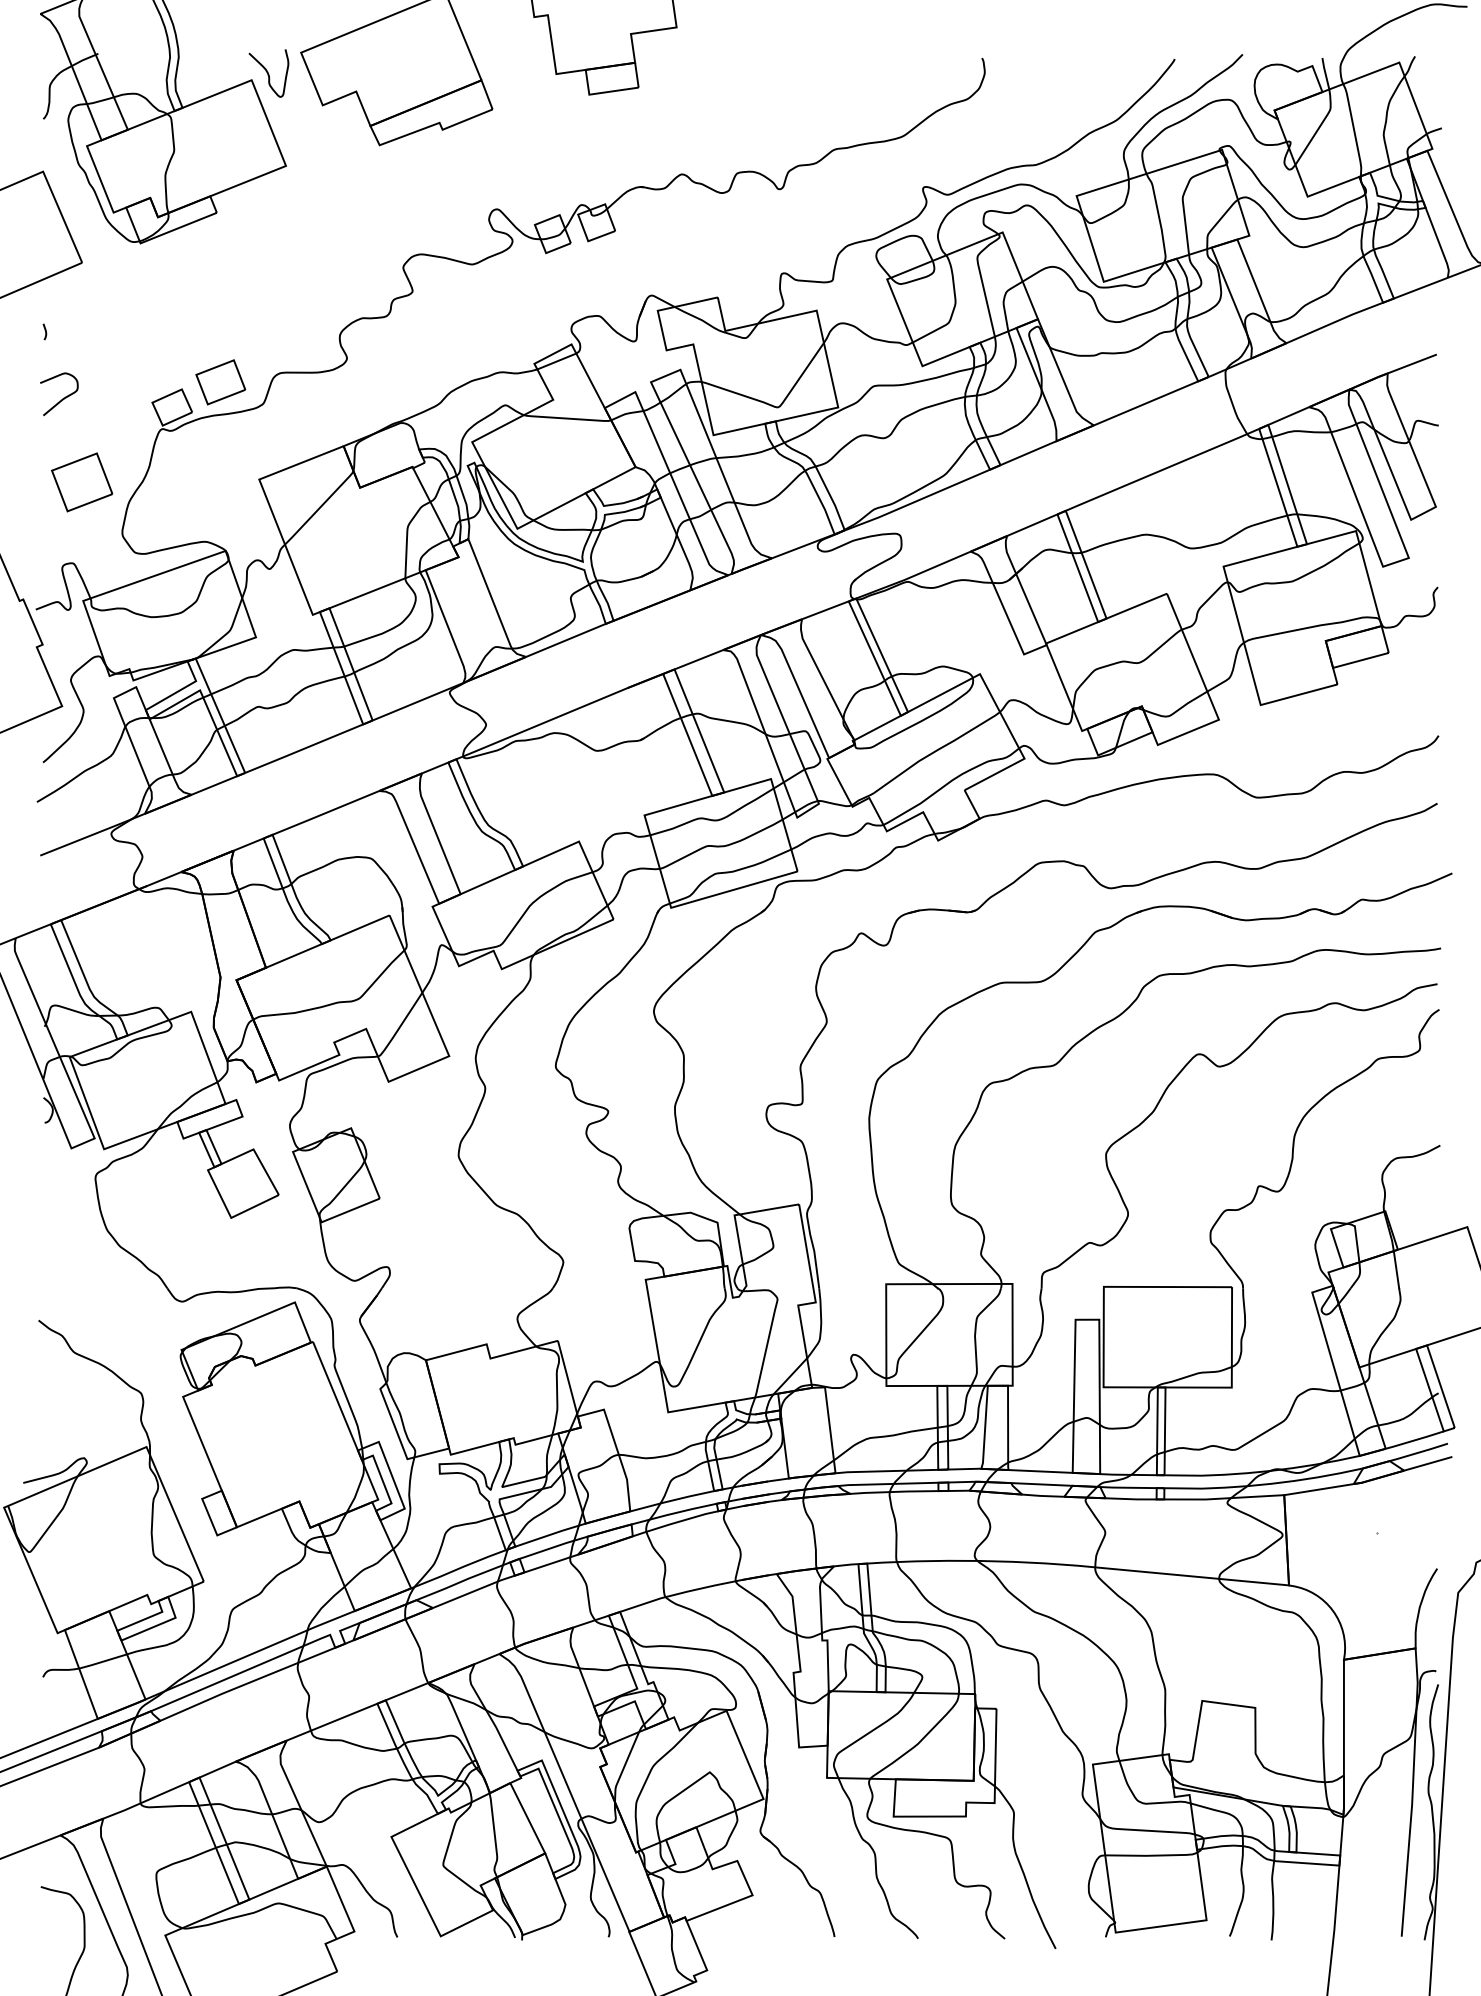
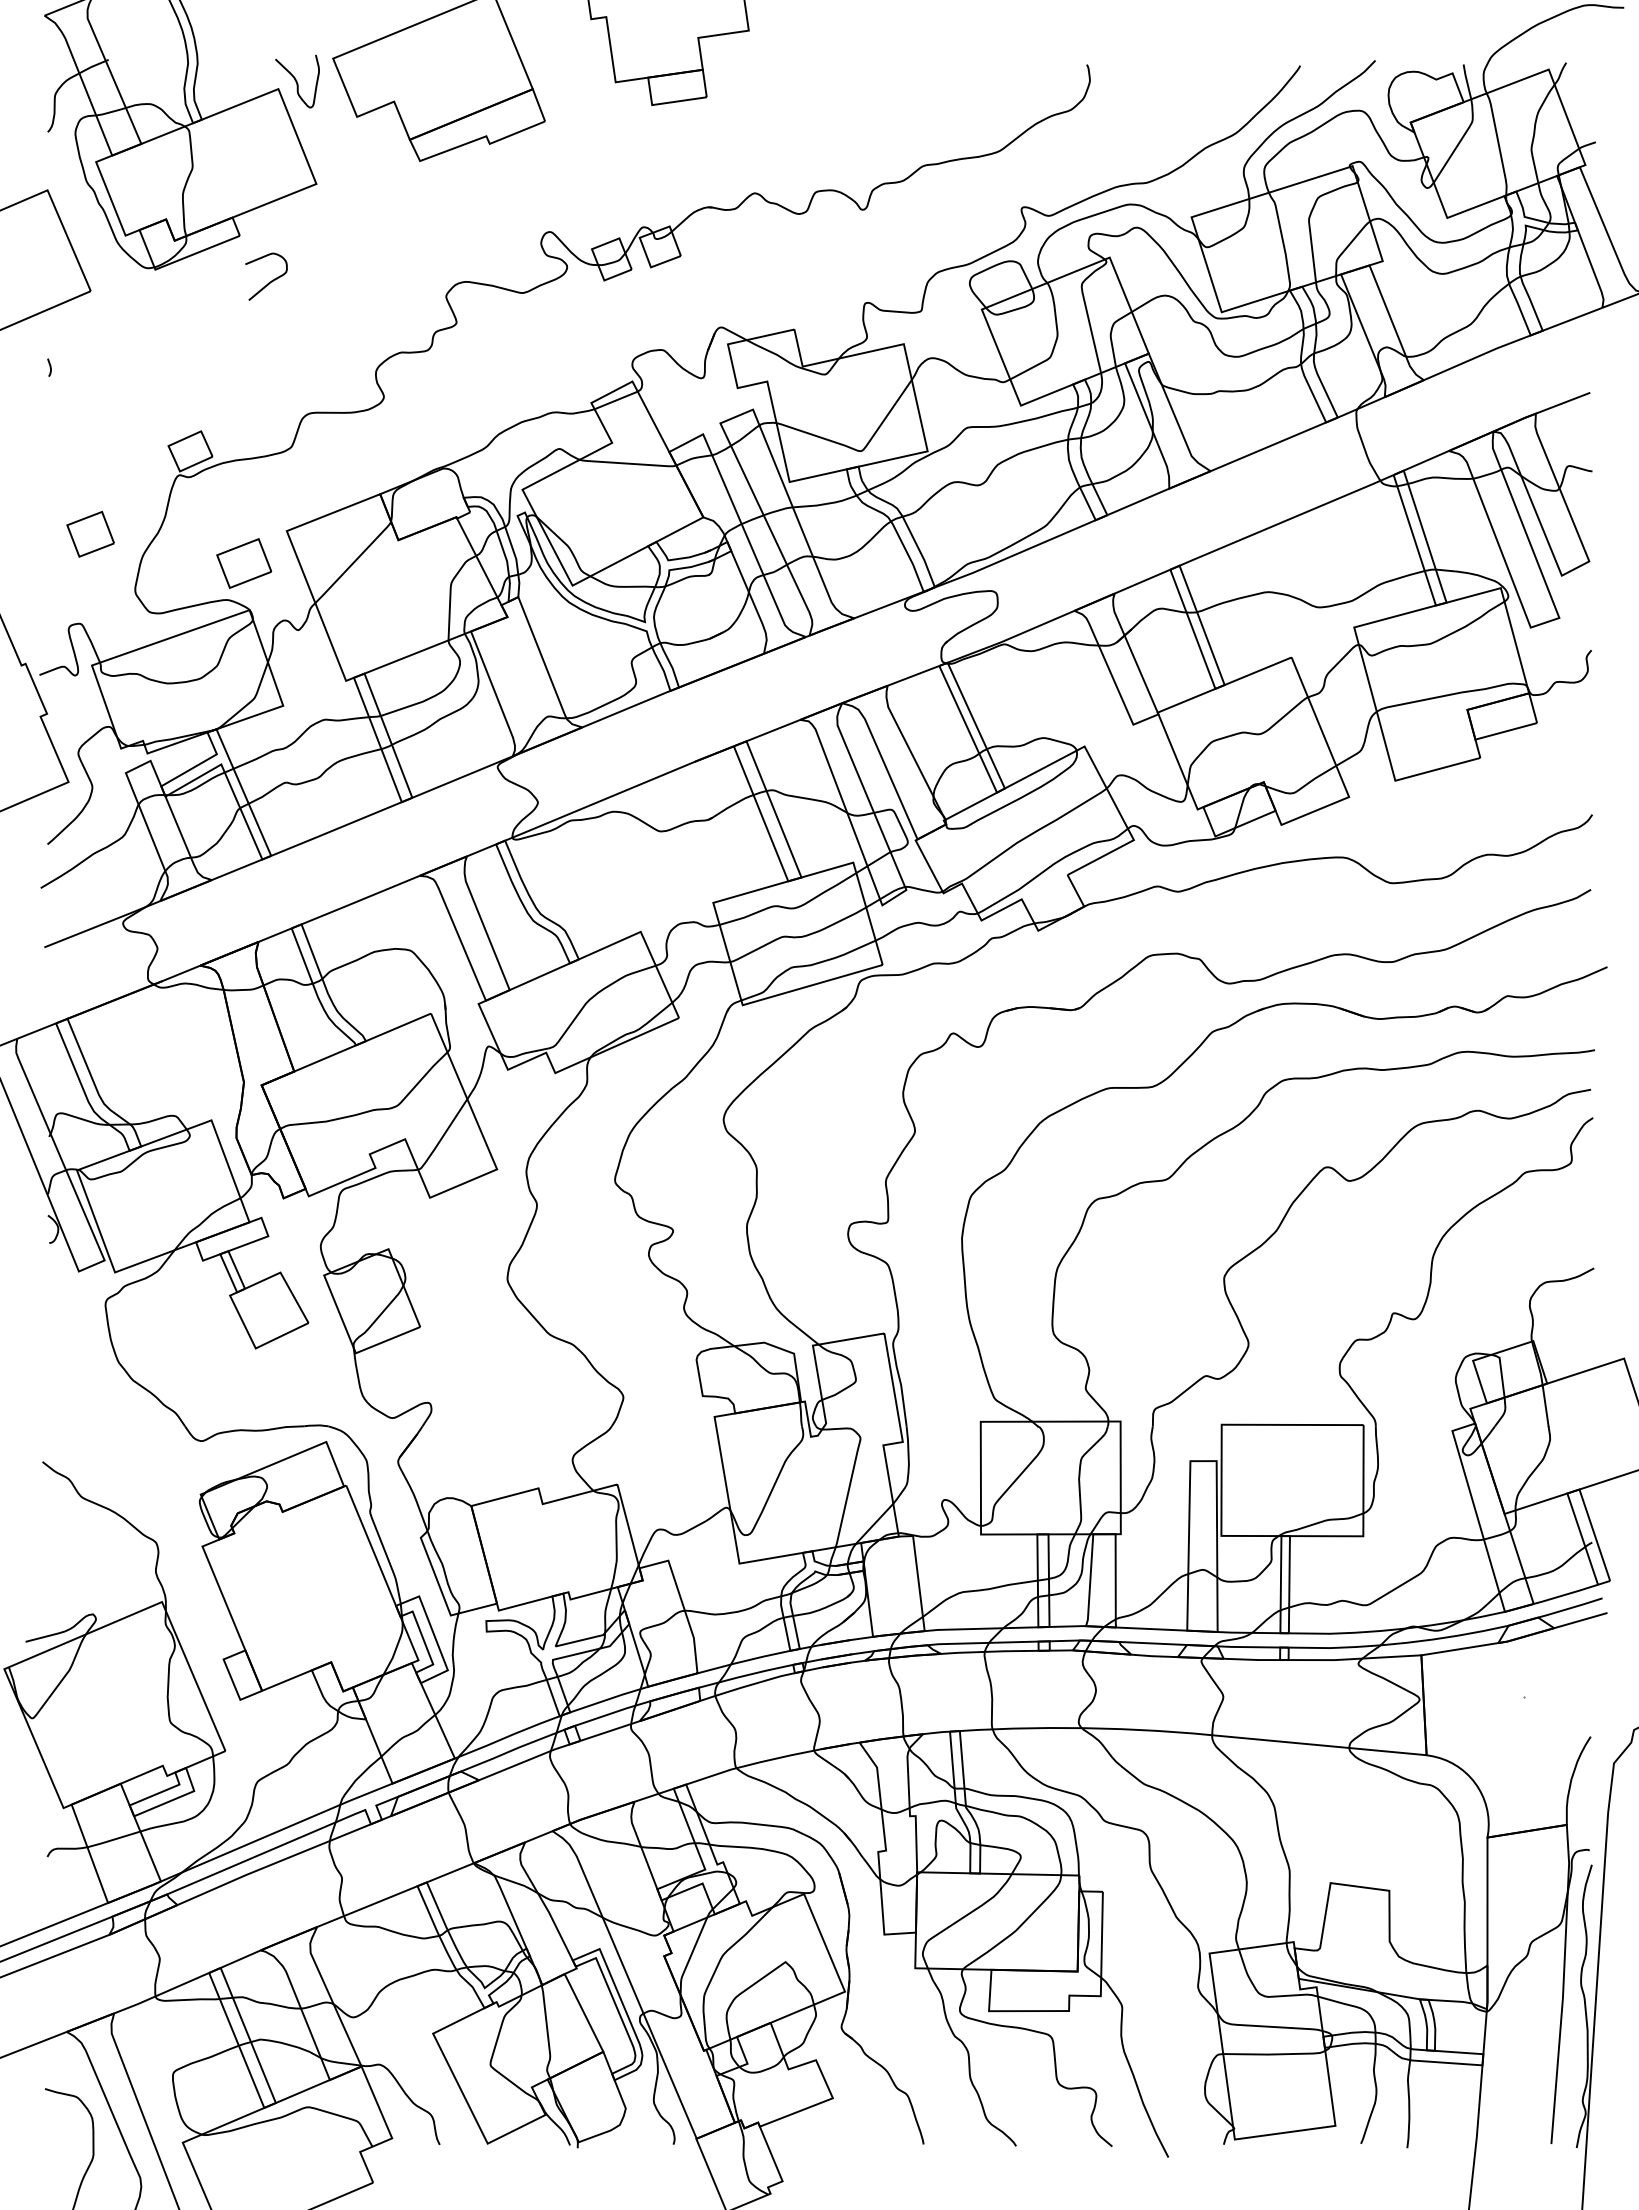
part: (221, 382) -> (244, 563), moved
curve: (62, 398) -> (269, 281), moved
part: (81, 482) -> (90, 534), size x0.7

